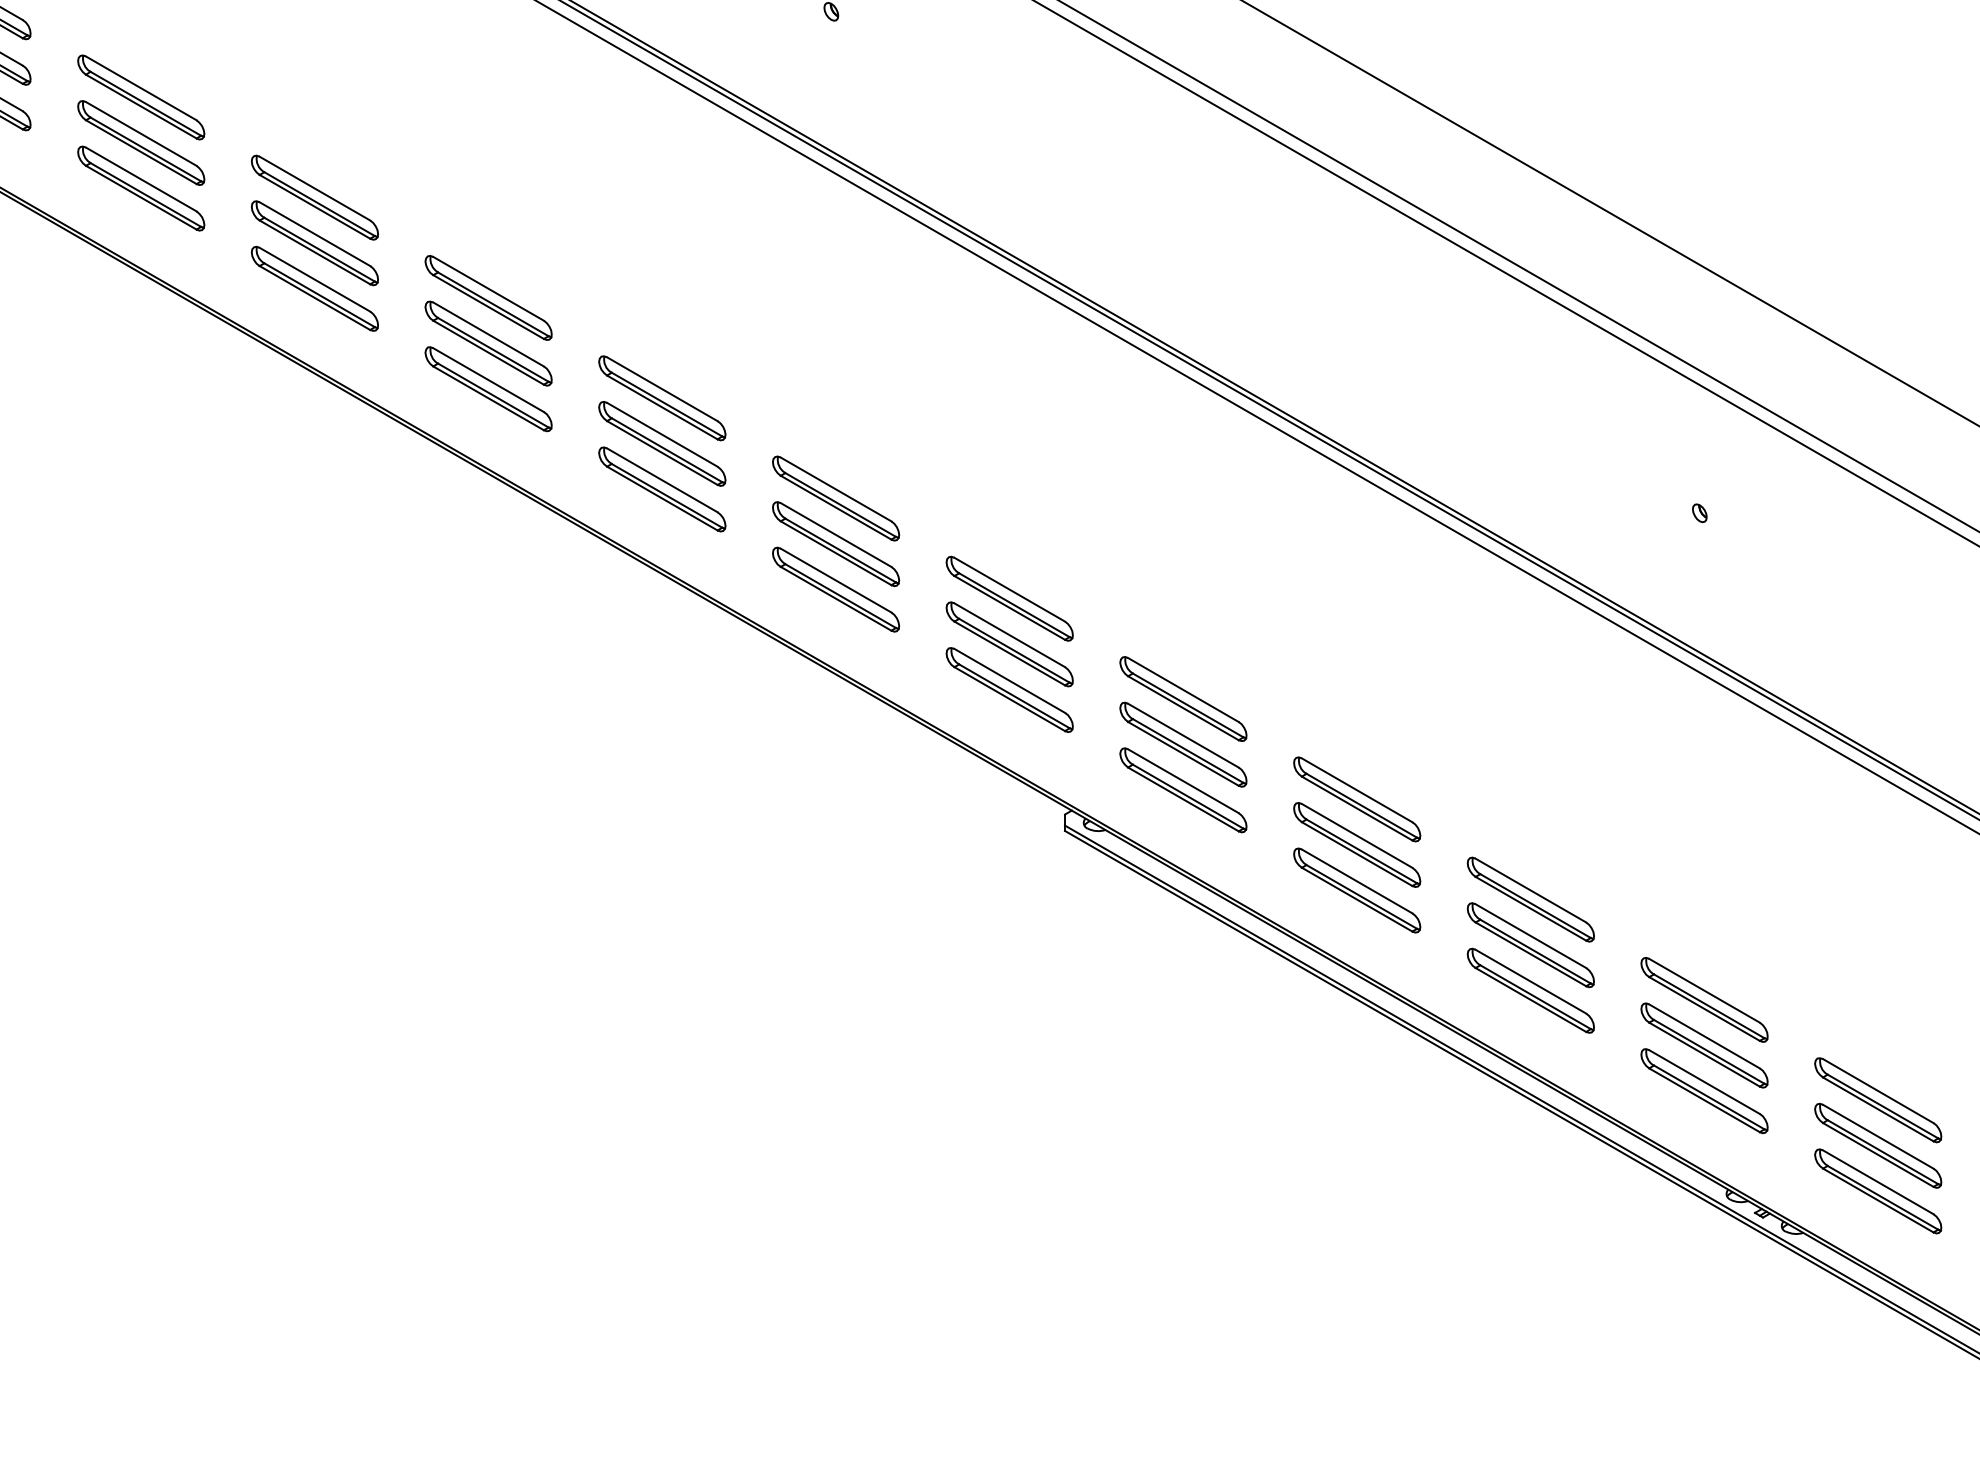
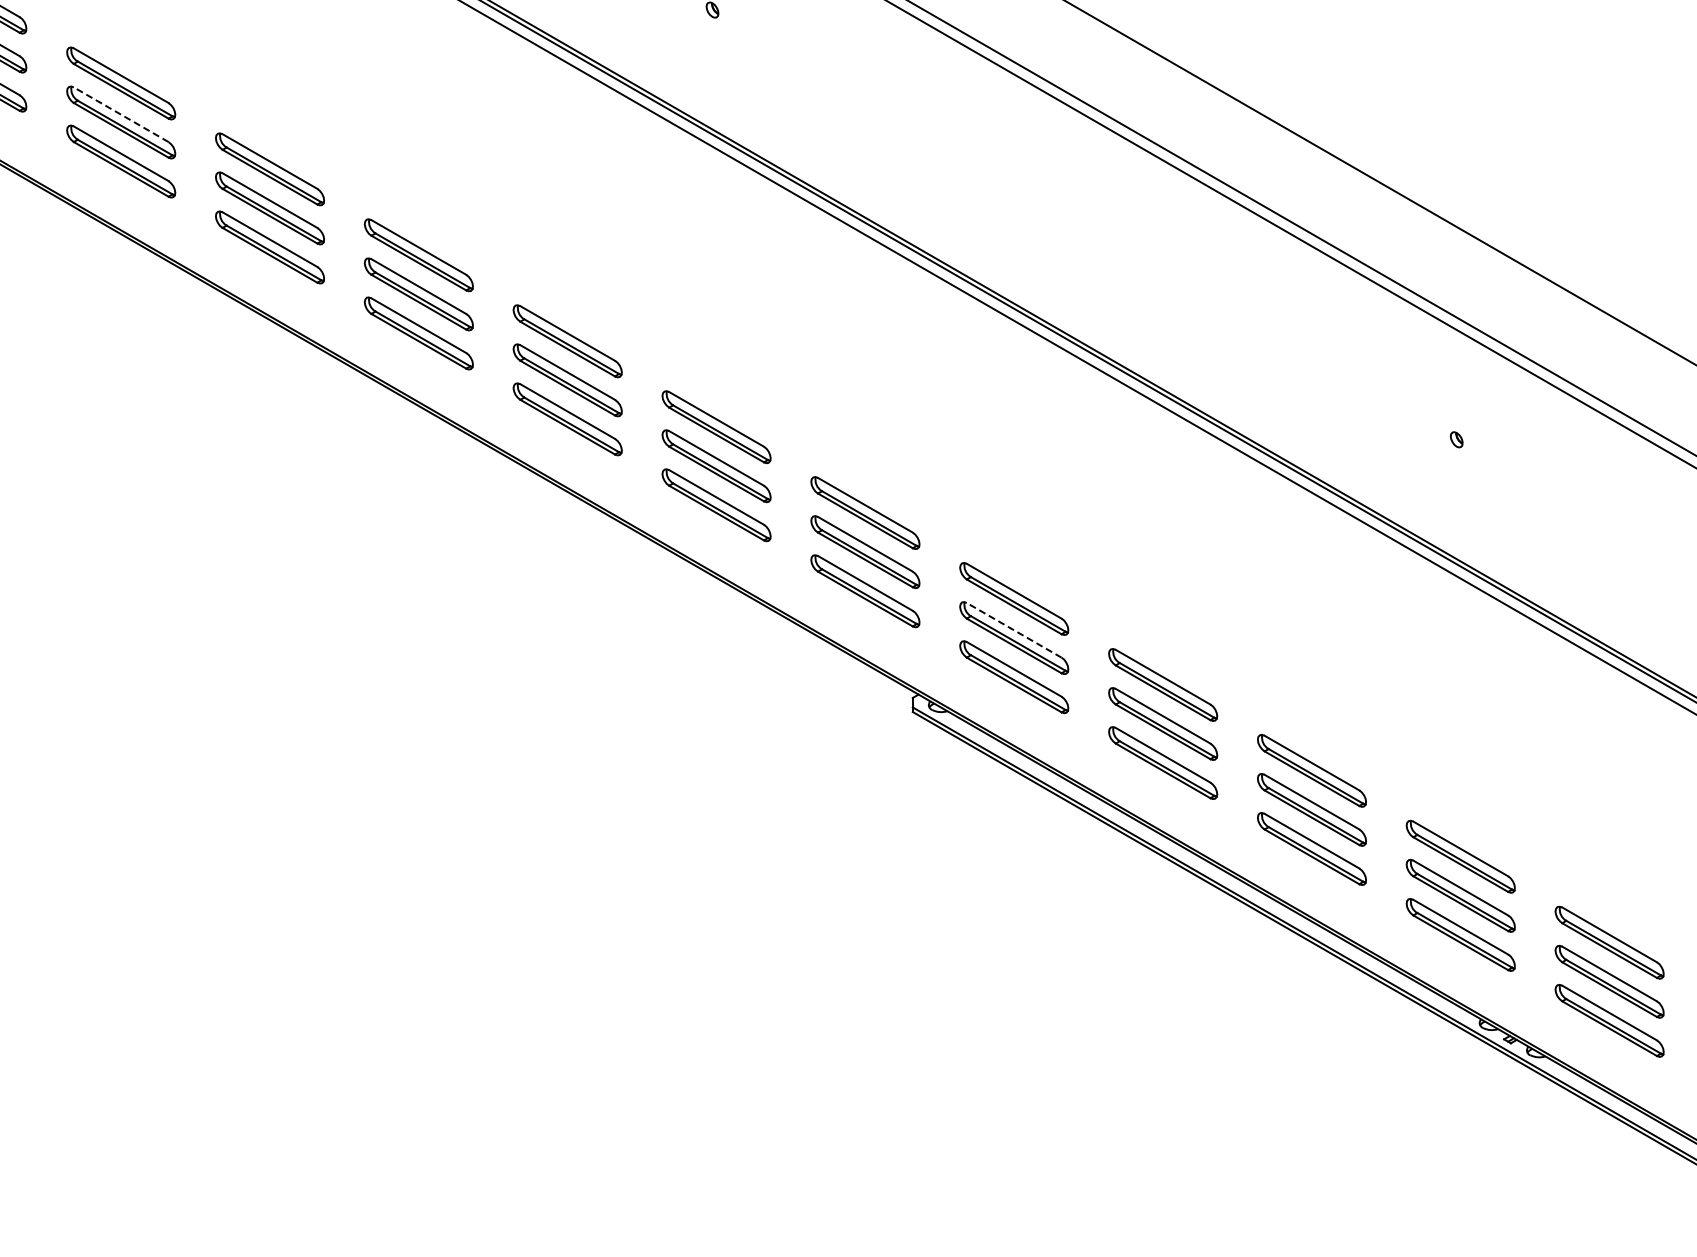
line: (141, 133) -> (121, 114), solid -> dashed
line: (1183, 735) -> (1014, 630), solid -> dashed

